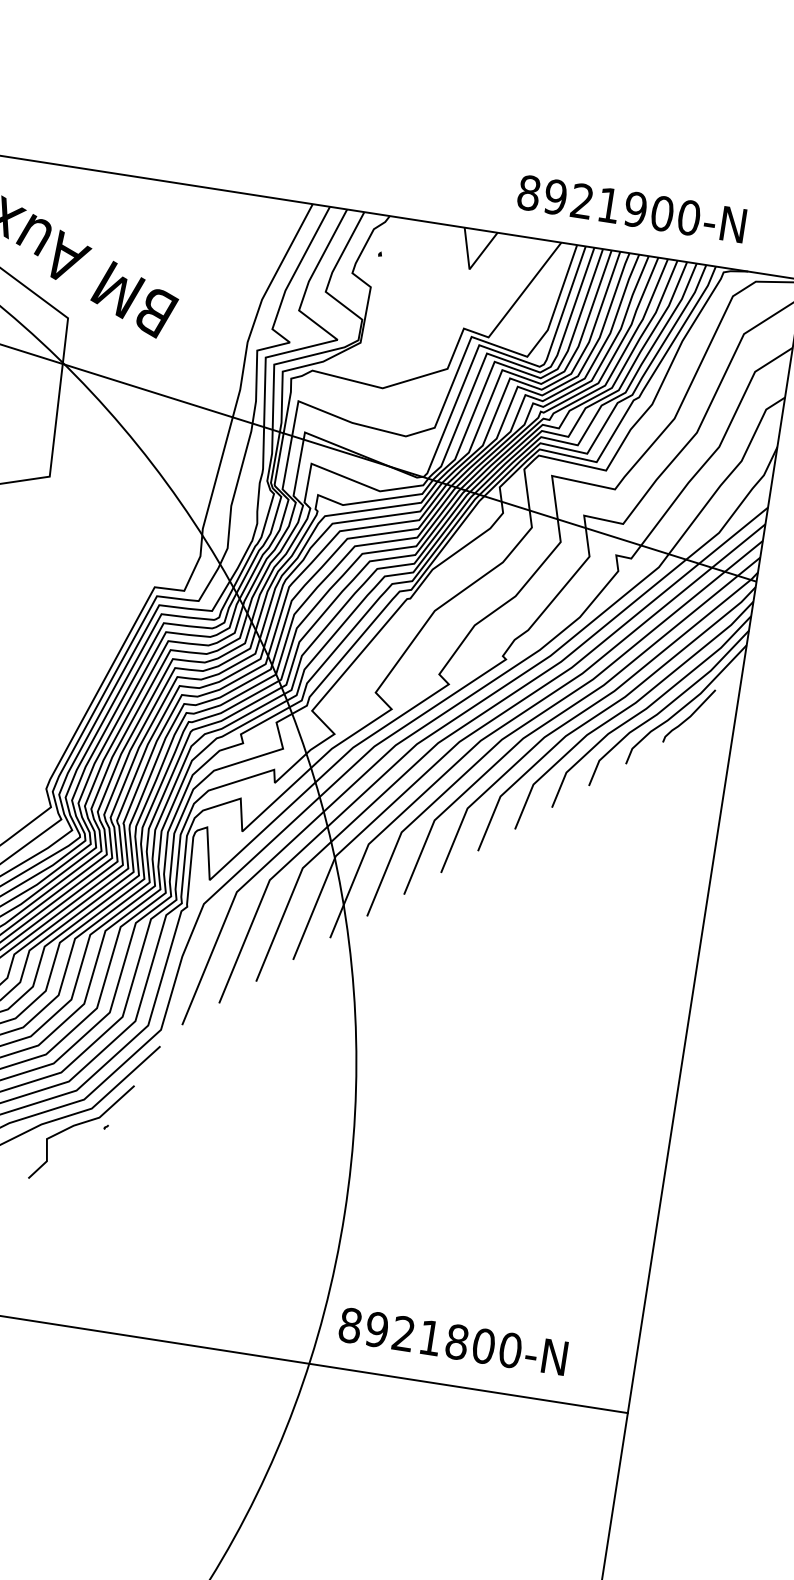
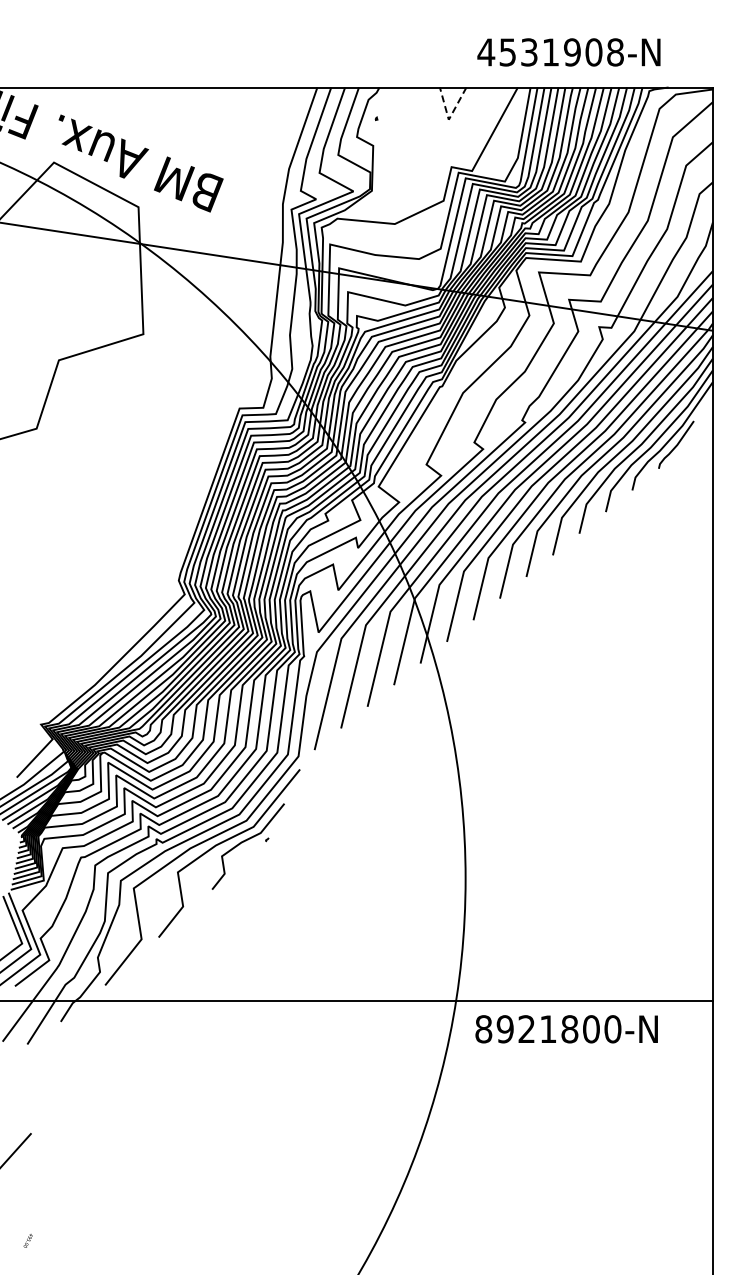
text: (608, 205) -> (550, 52), 8921900-N -> 4531908-N
line: (470, 267) -> (449, 118), solid -> dashed
text: (452, 1341) -> (566, 1029), moved

